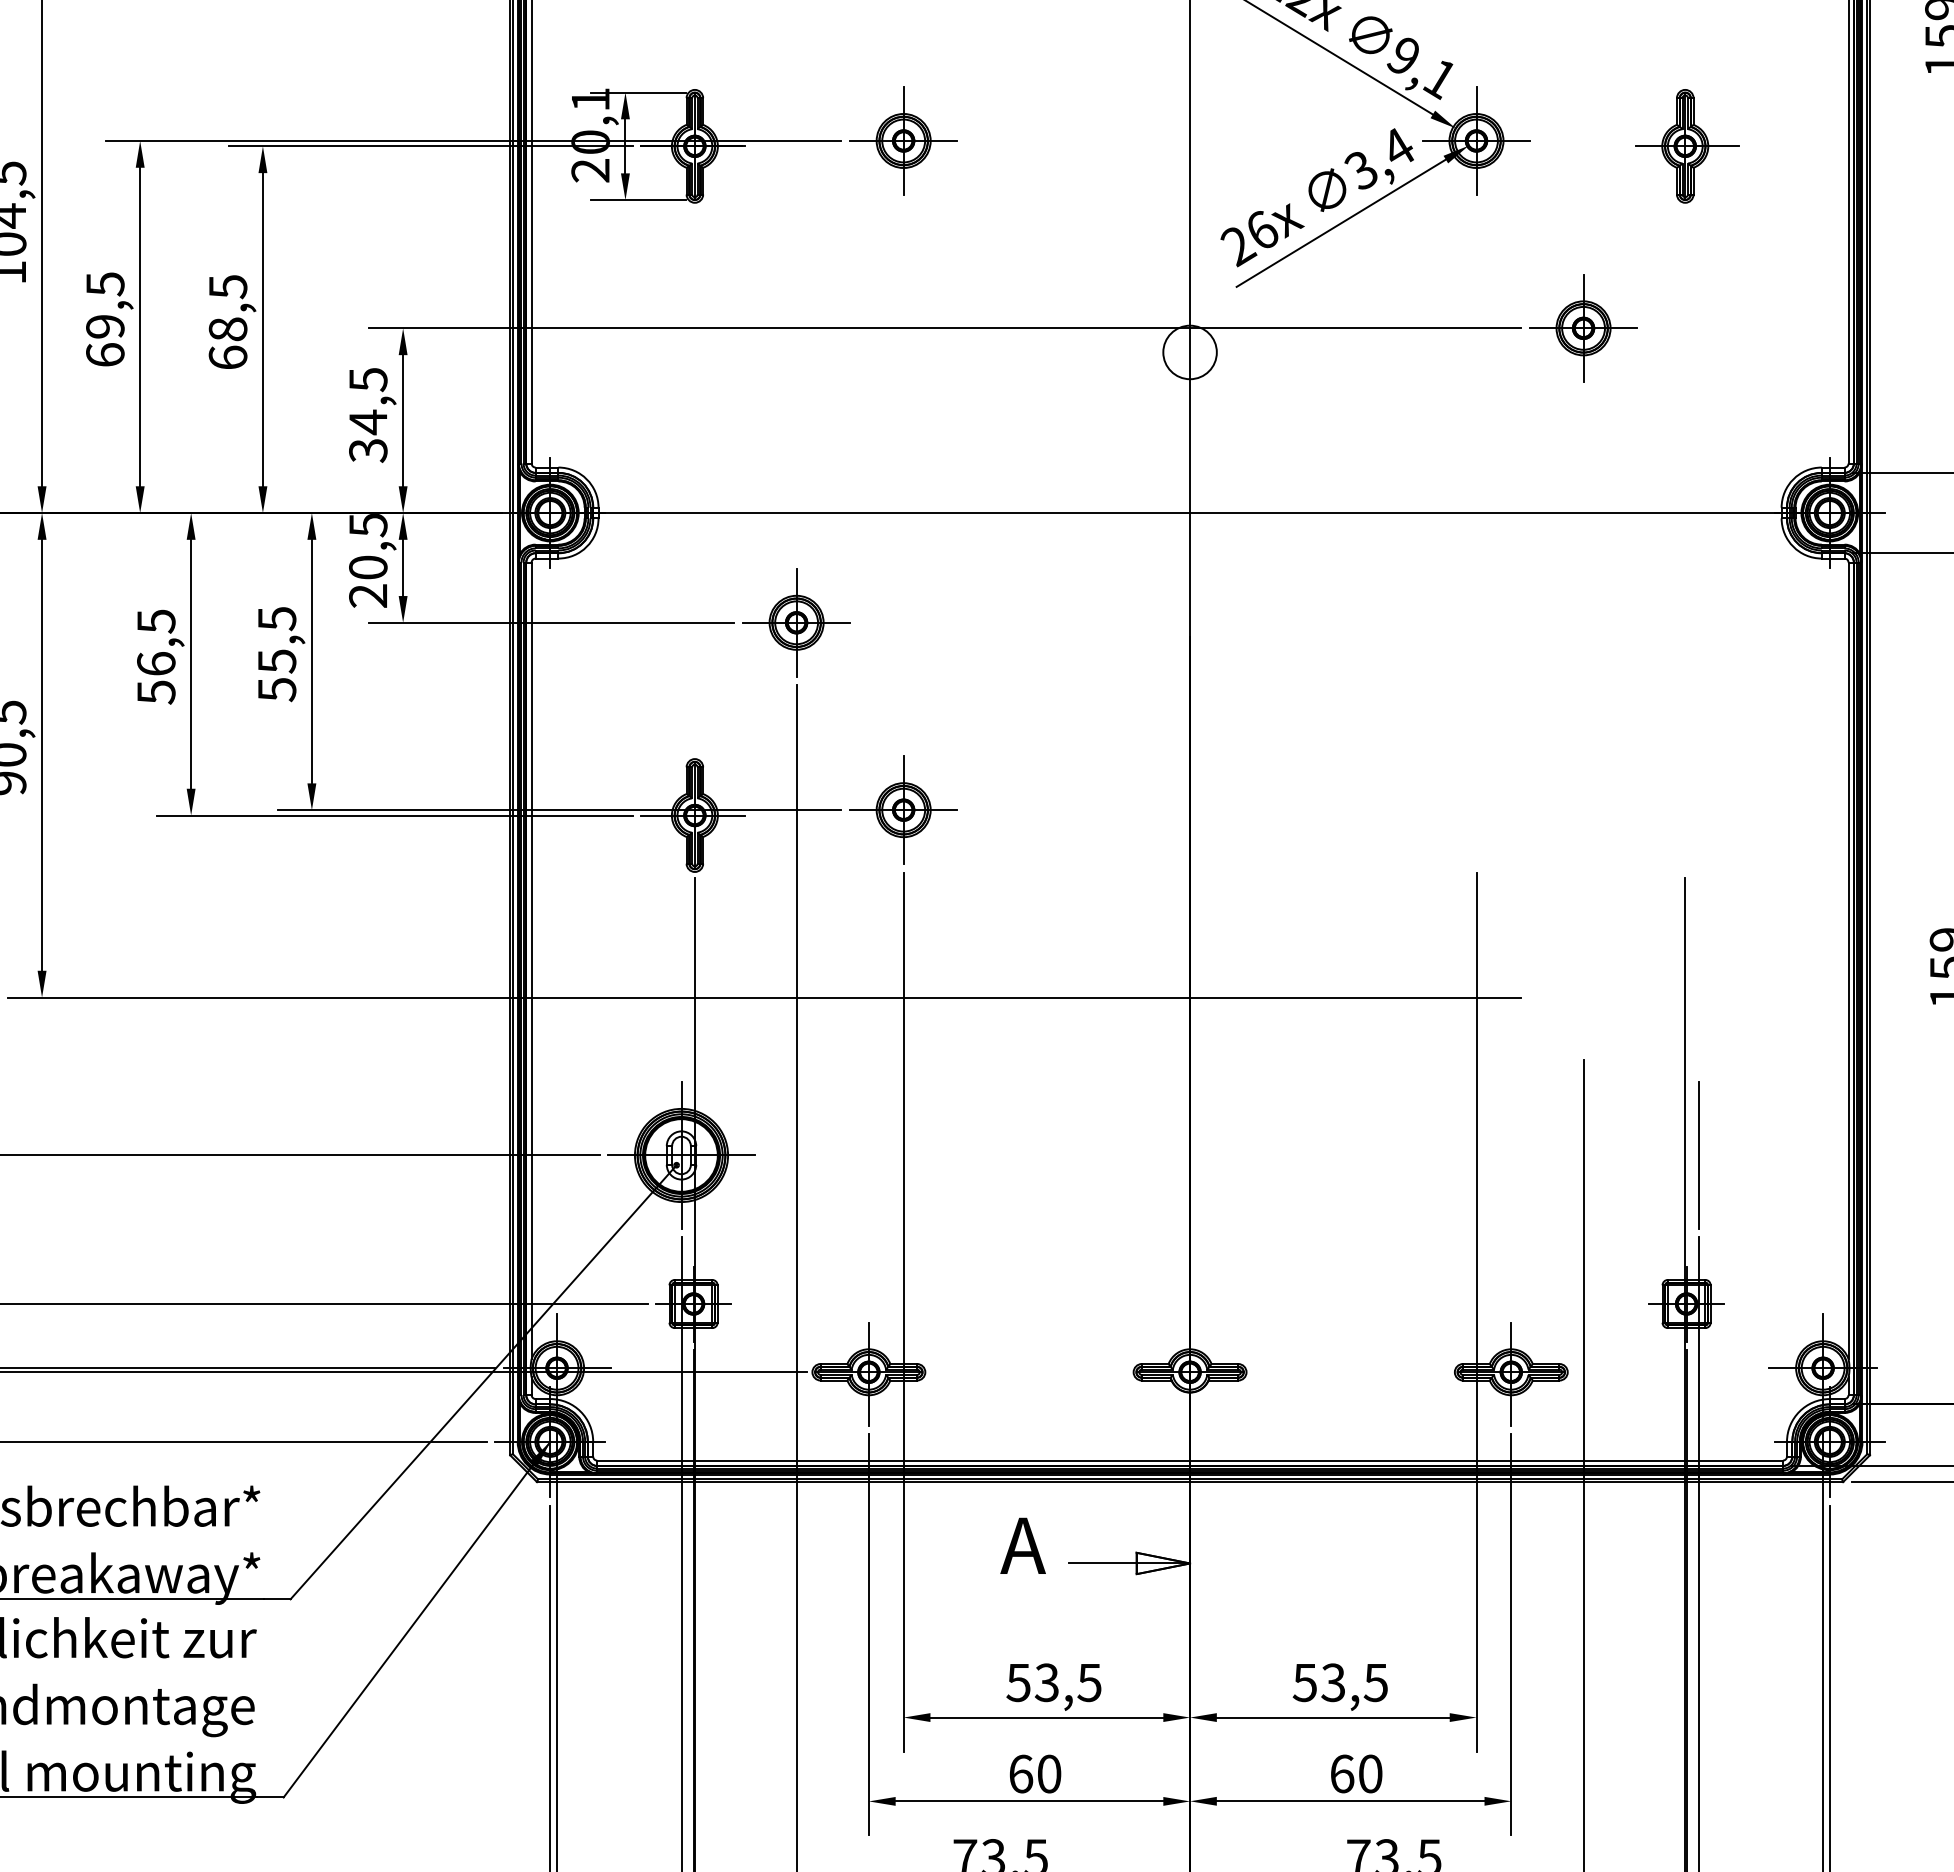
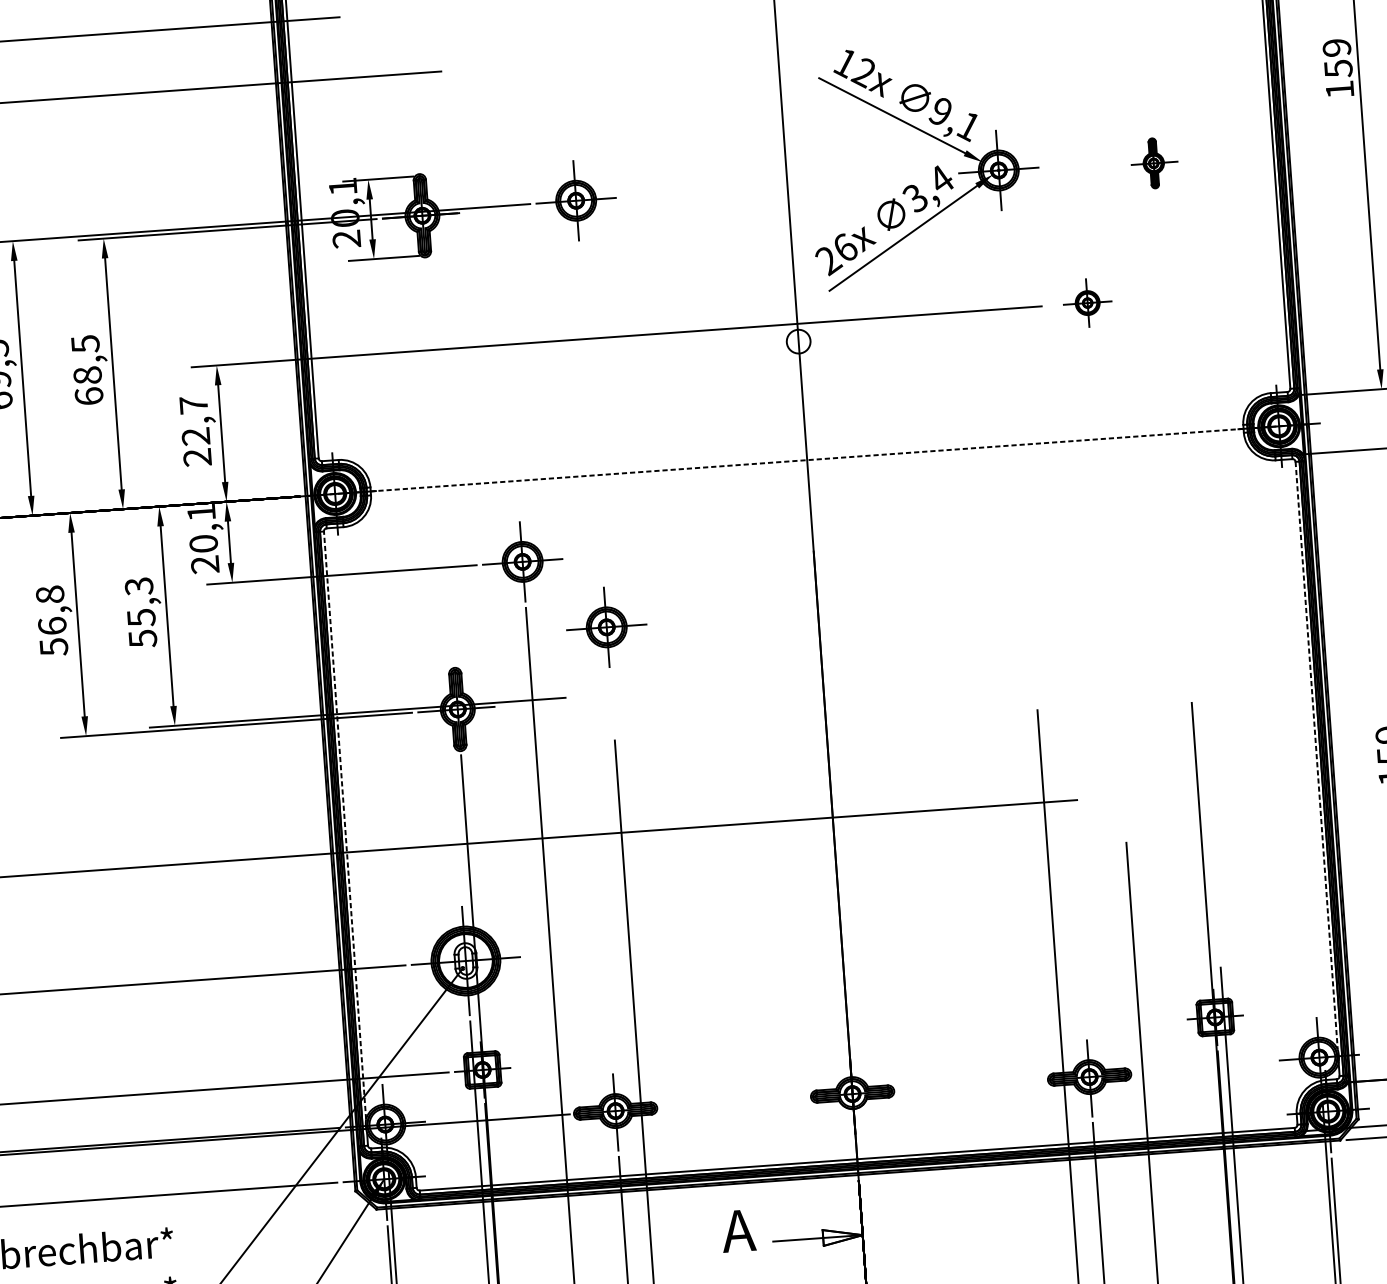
part: (1687, 146) -> (1154, 163), size x0.6
part: (1583, 328) -> (1087, 303), size x0.6
circle: (1189, 352) -> (798, 341), size x0.6
text: (368, 414) -> (195, 430), 34,5 -> 22,7
line: (1190, 513) -> (807, 460), solid -> dashed
text: (368, 525) -> (201, 512), 20,5 -> 20,1
text: (276, 618) -> (138, 586), 55,5 -> 55,3
text: (156, 621) -> (50, 594), 56,5 -> 56,8
part: (903, 809) -> (606, 626), moved
line: (531, 960) -> (344, 825), solid -> dashed
line: (1848, 961) -> (1316, 756), solid -> dashed
line: (1698, 1155) -> (1216, 907), removed

